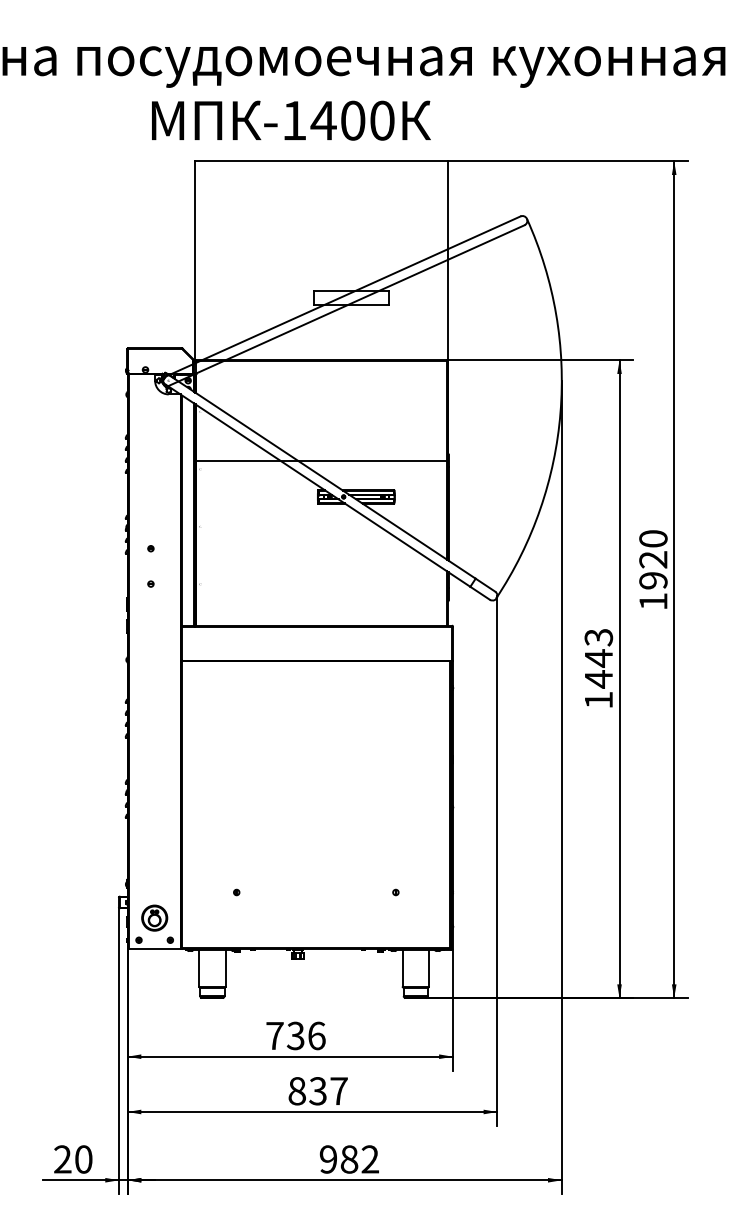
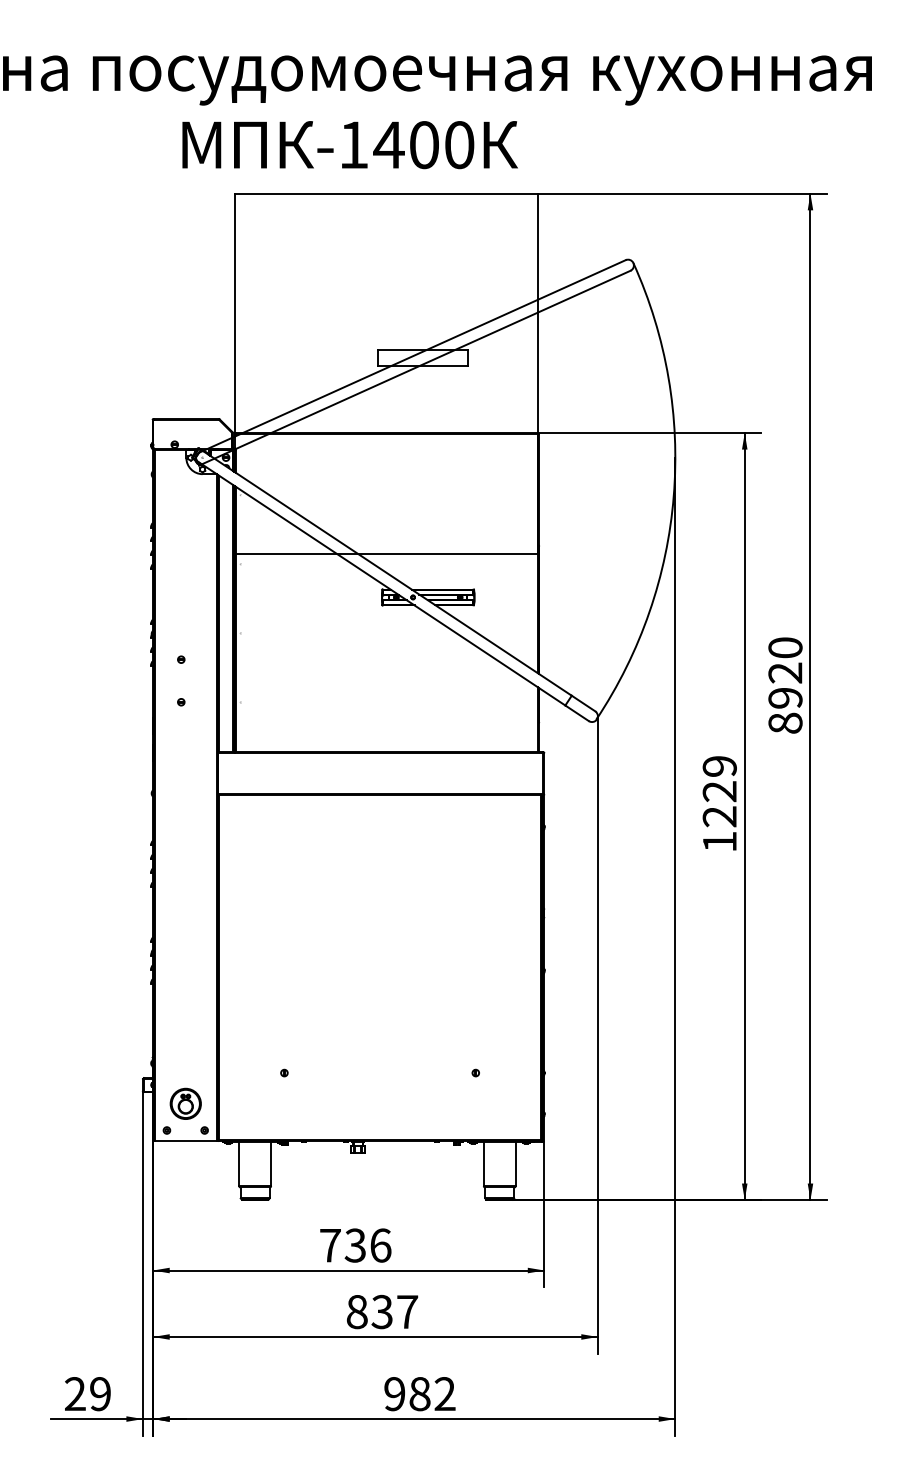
text: (653, 601) -> (785, 723), 1920 -> 8920
text: (598, 658) -> (719, 791), 1443 -> 1229
text: (83, 1159) -> (100, 1394), 20 -> 29

